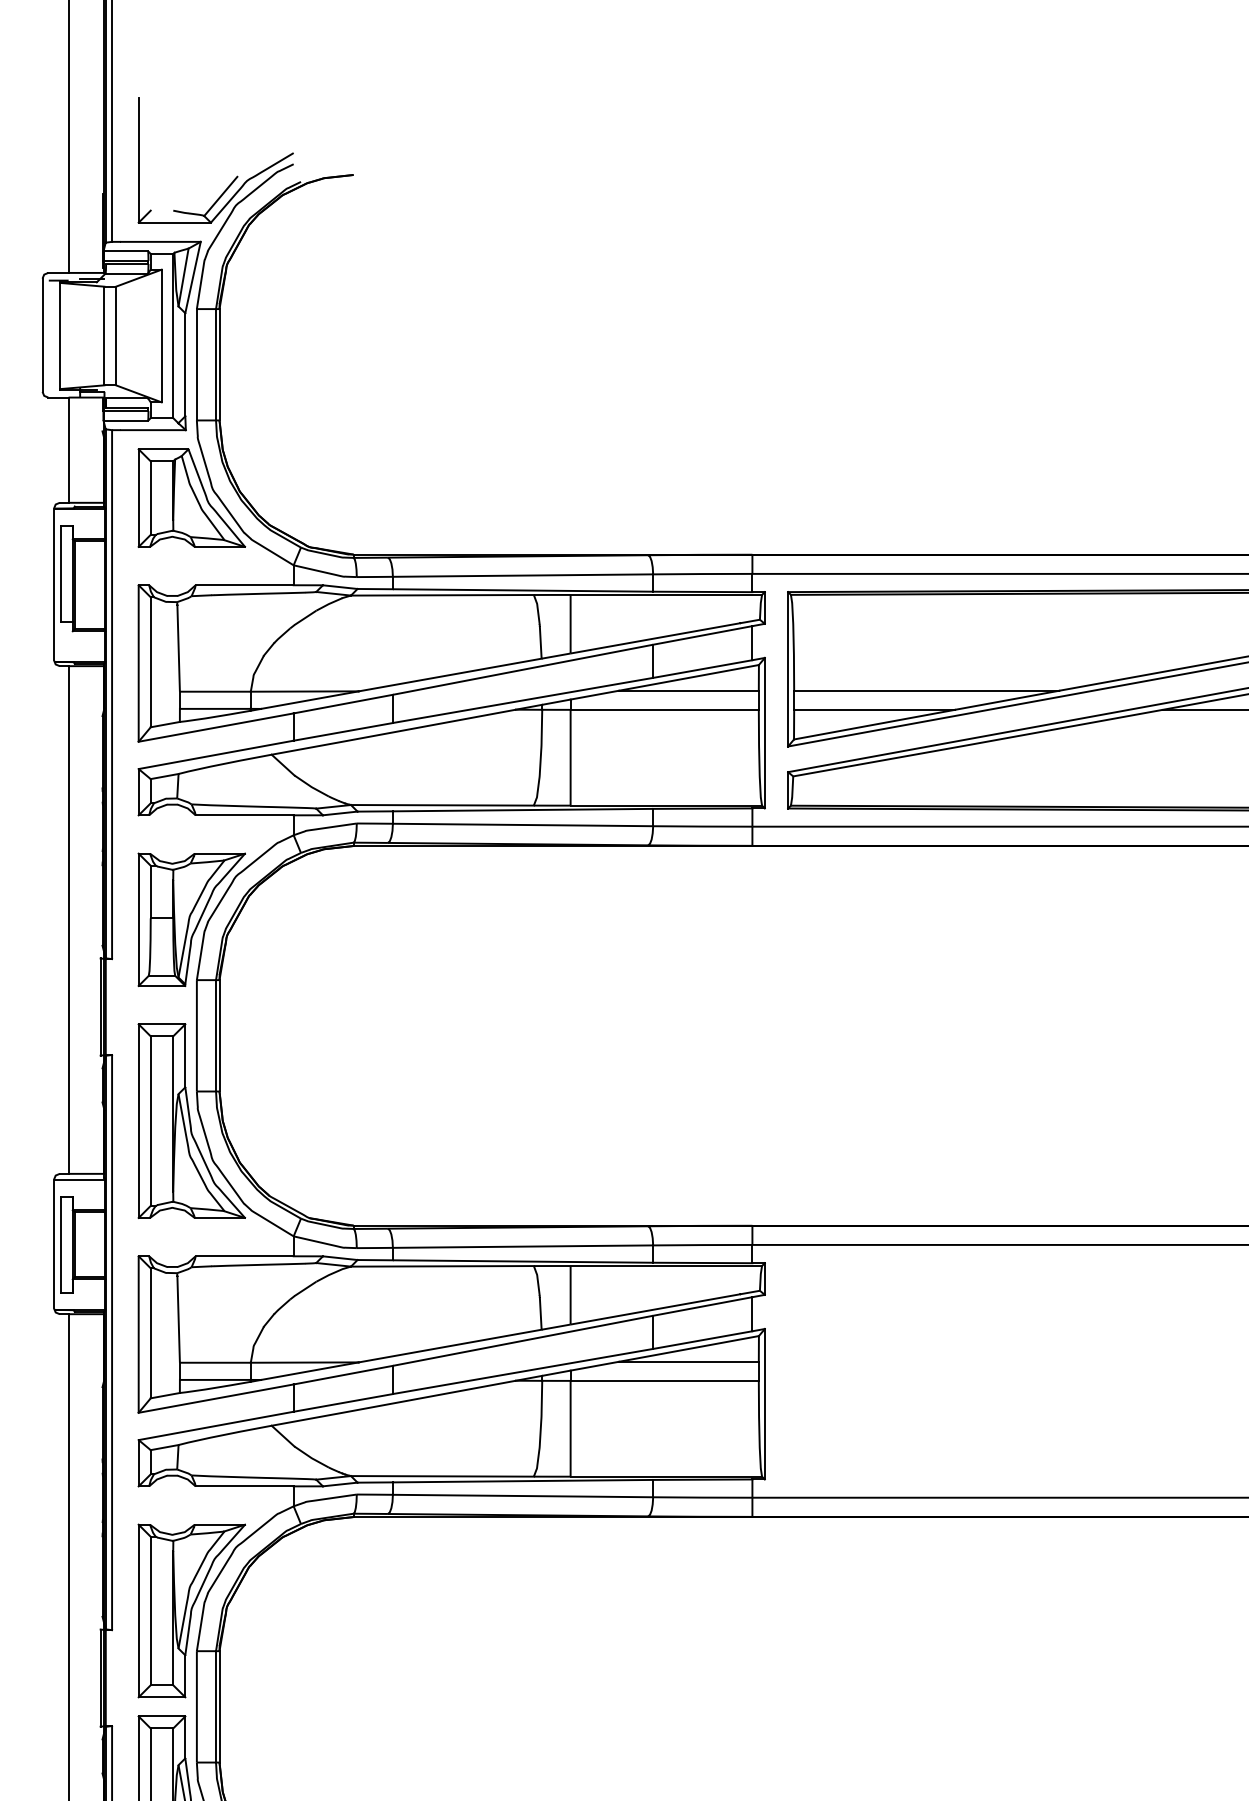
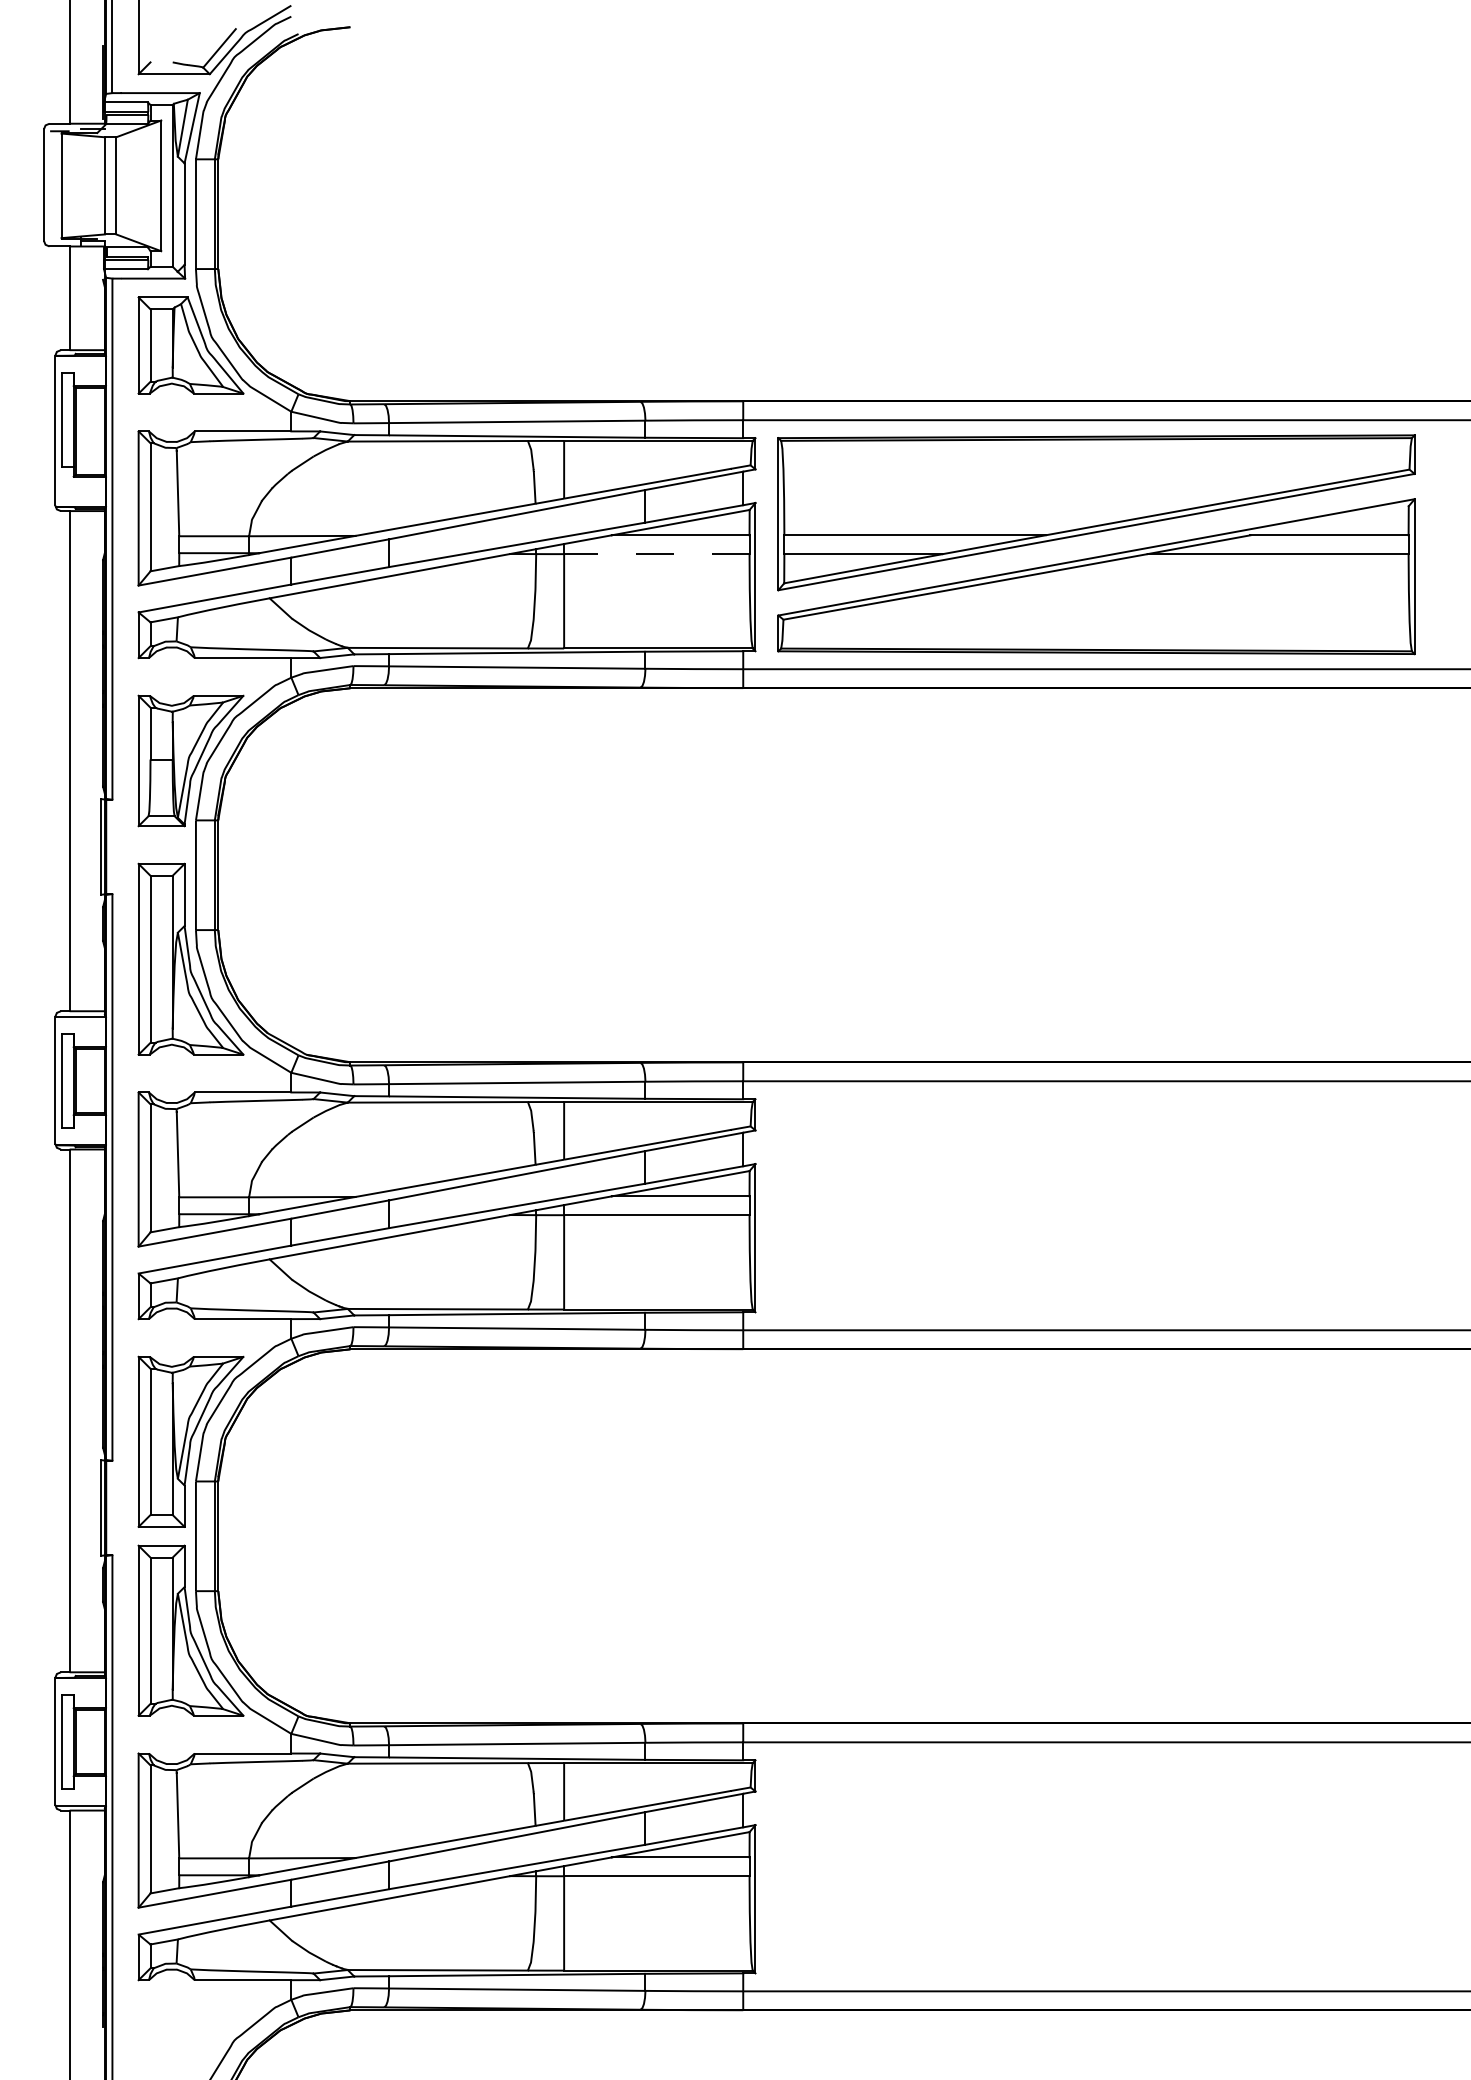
line: (664, 710) -> (656, 554), solid -> dashed

